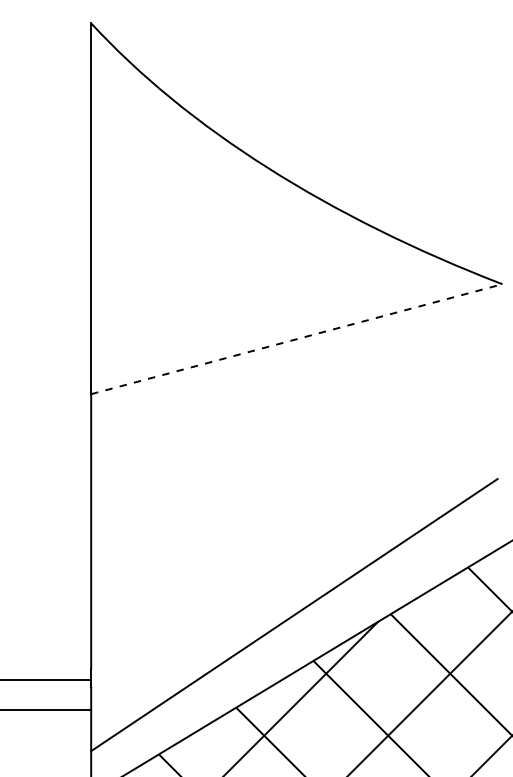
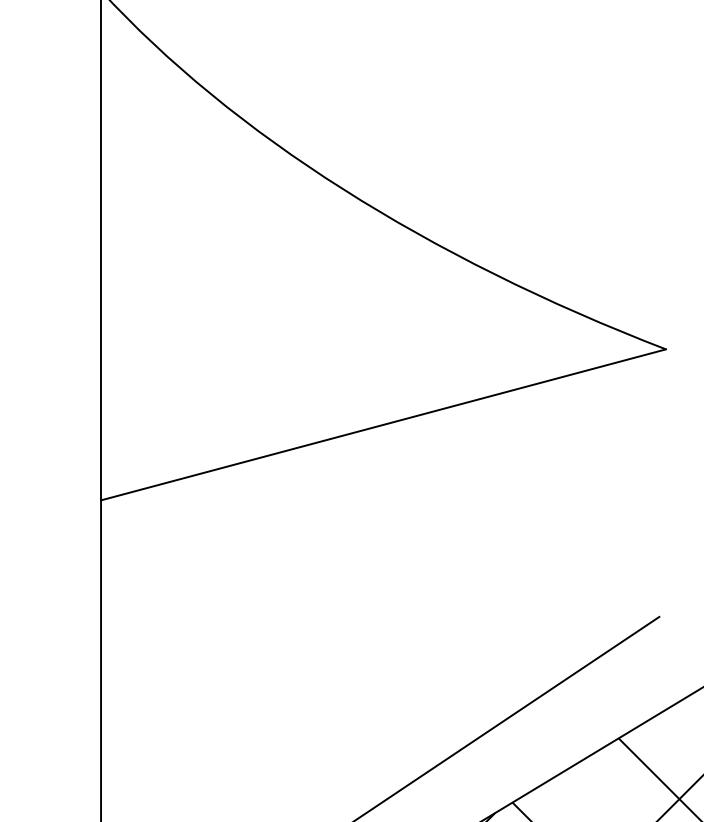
line: (296, 339) -> (383, 425), dashed -> solid

